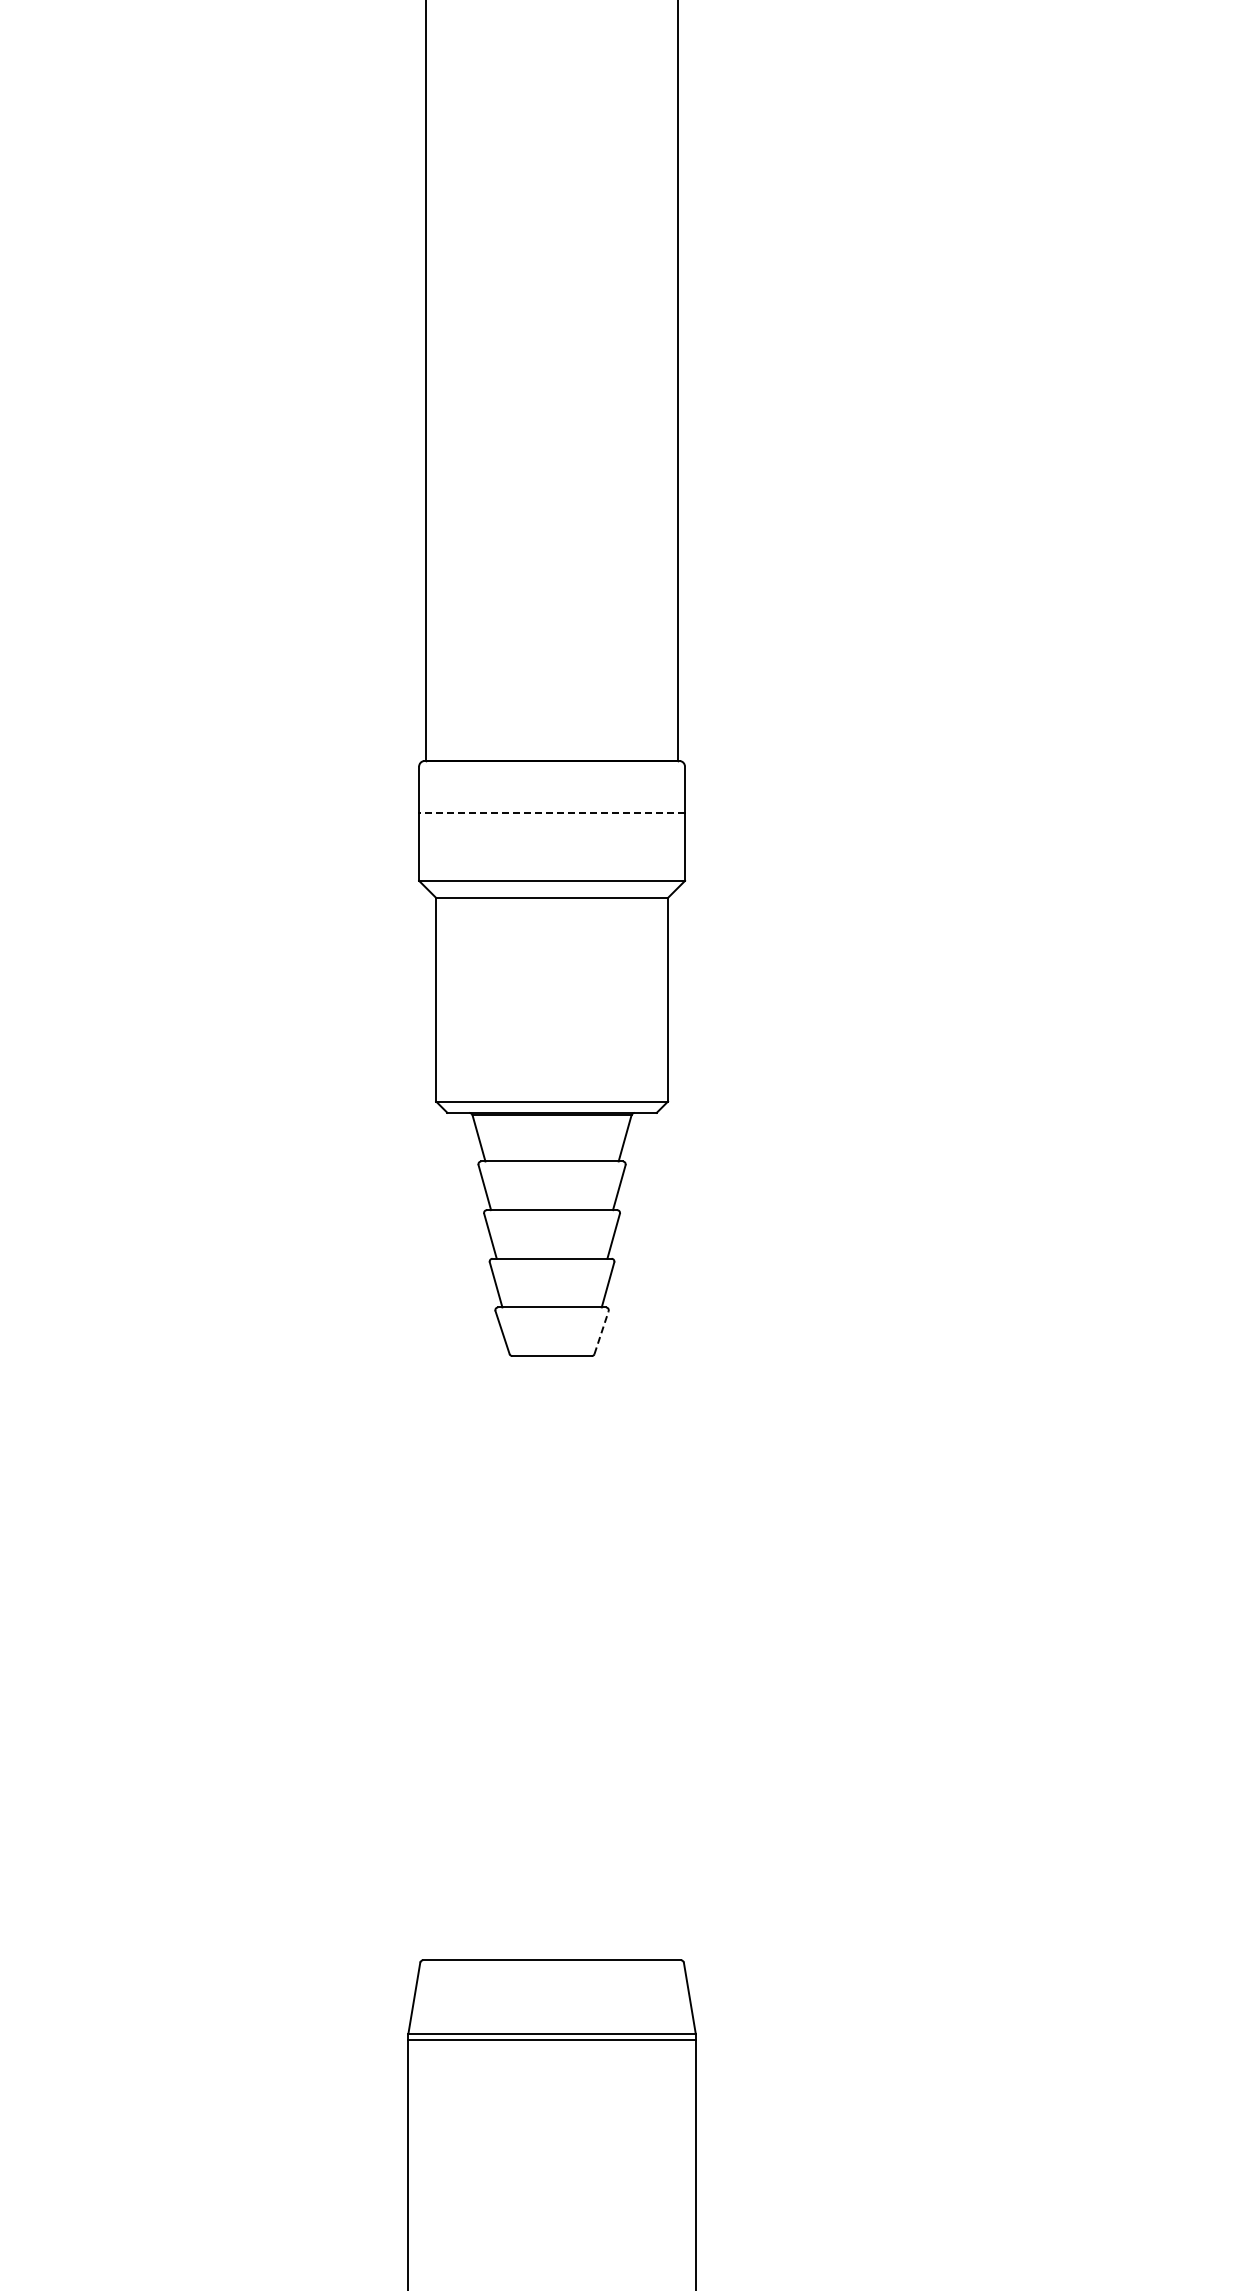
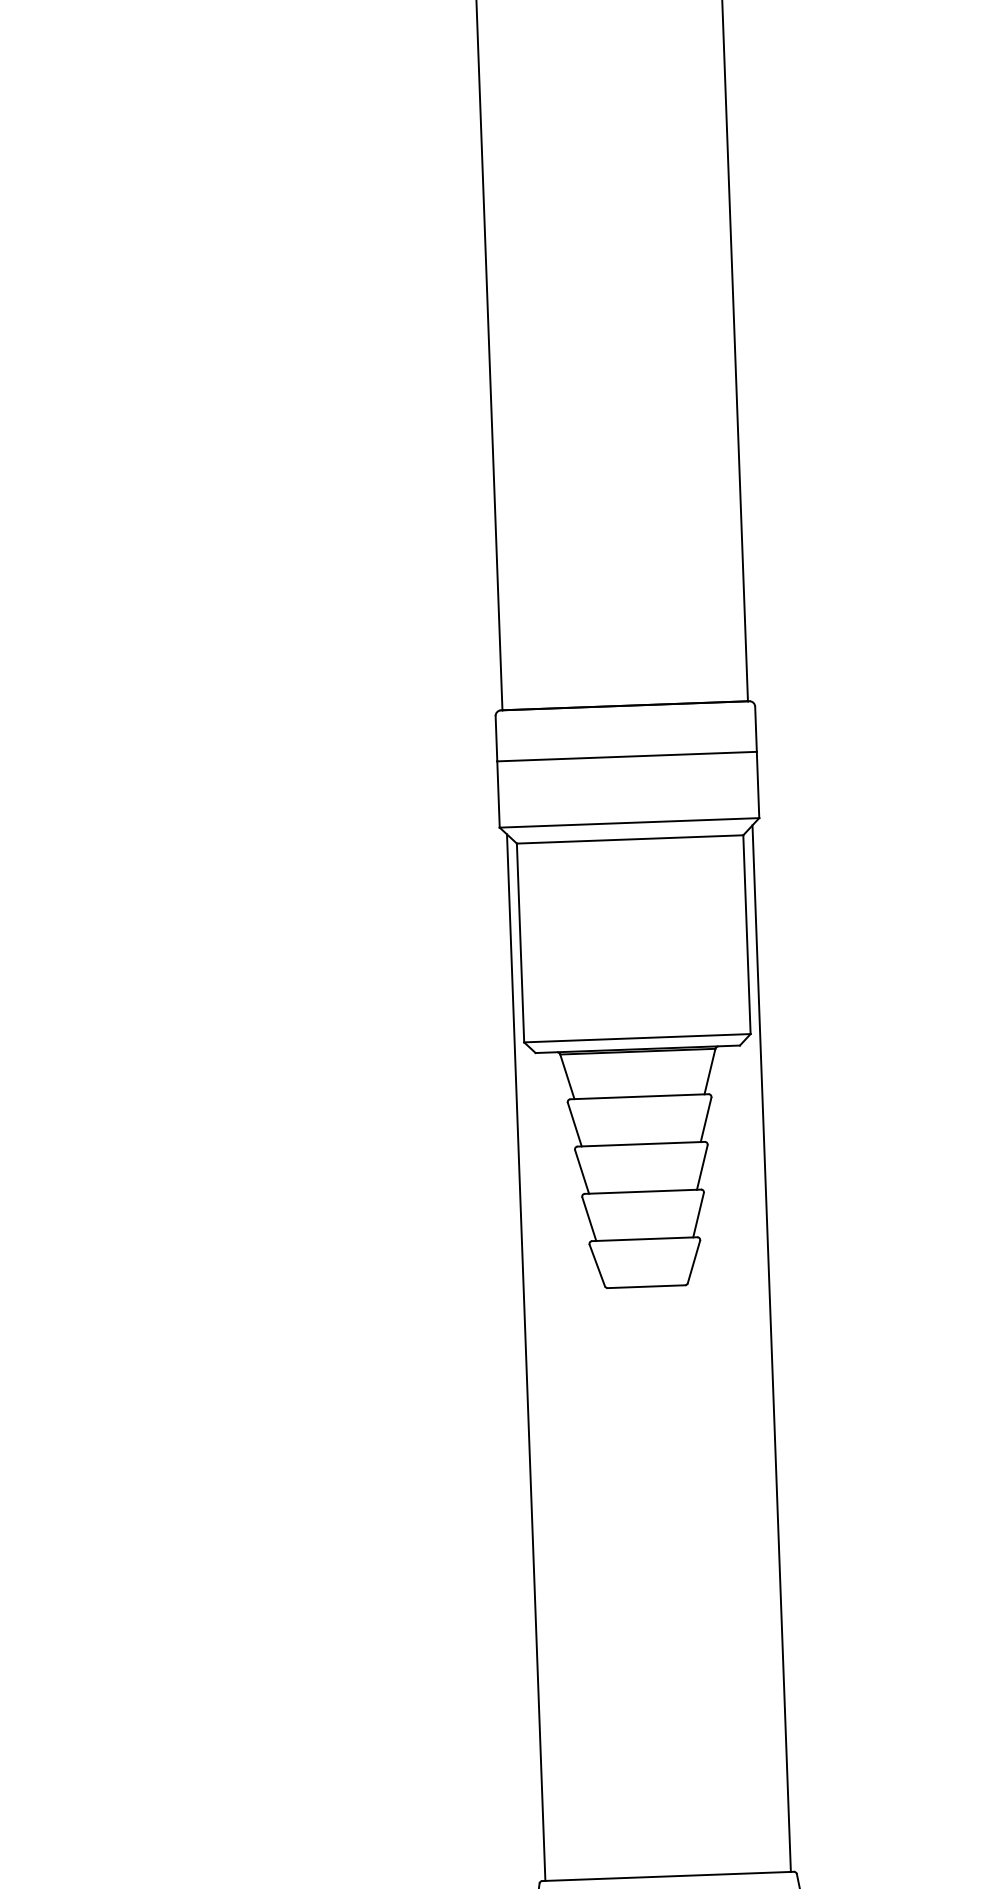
line: (552, 813) -> (627, 757), dashed -> solid
line: (601, 1332) -> (693, 1261), dashed -> solid
line: (426, 1424) -> (526, 1357), added
line: (677, 1424) -> (771, 1348), added

